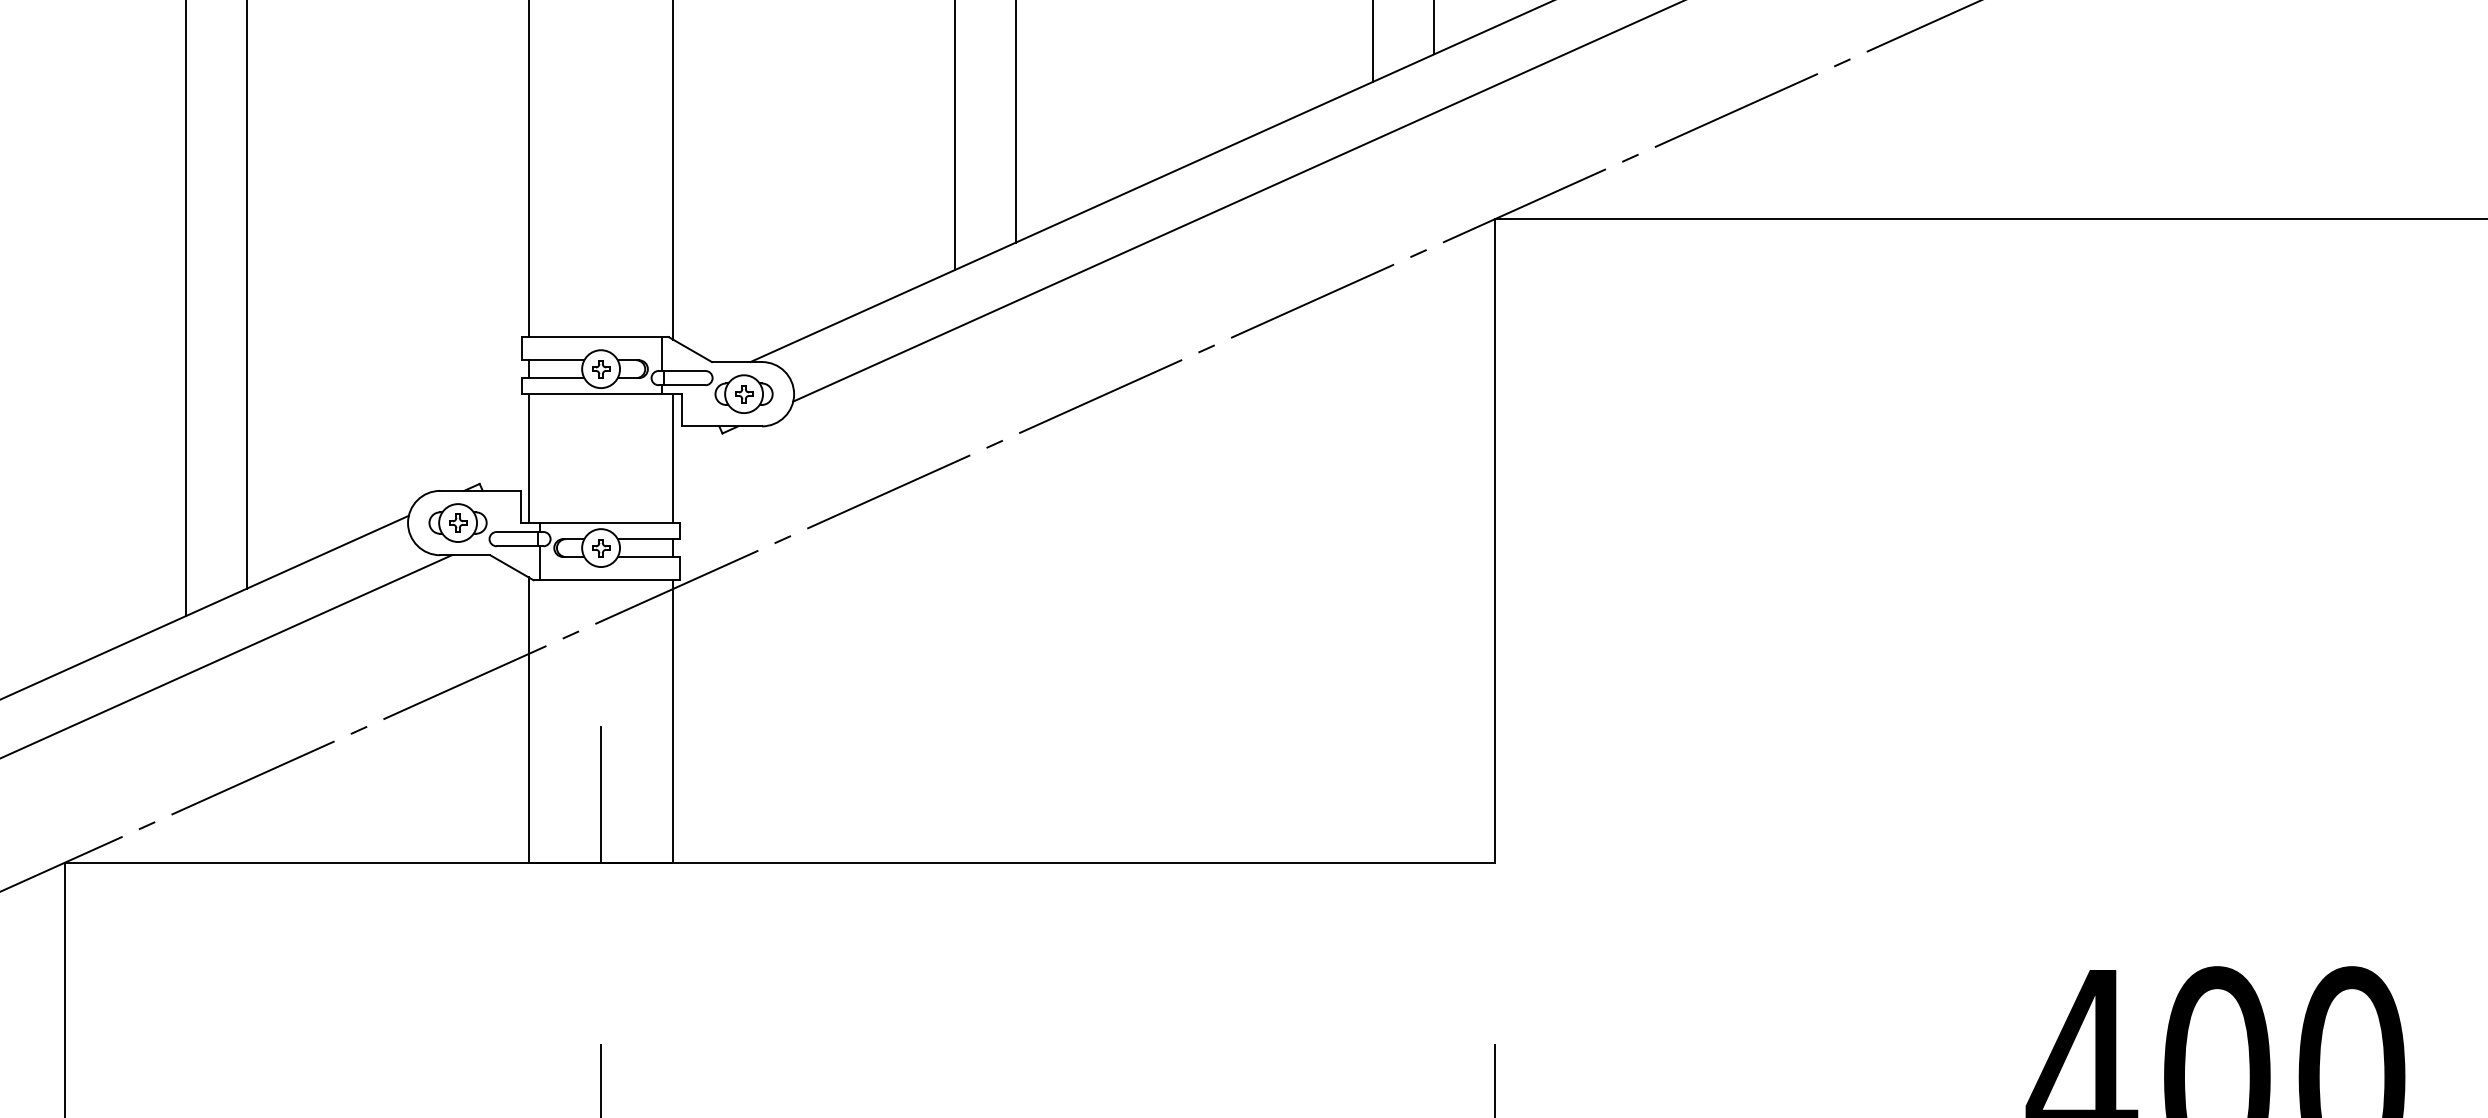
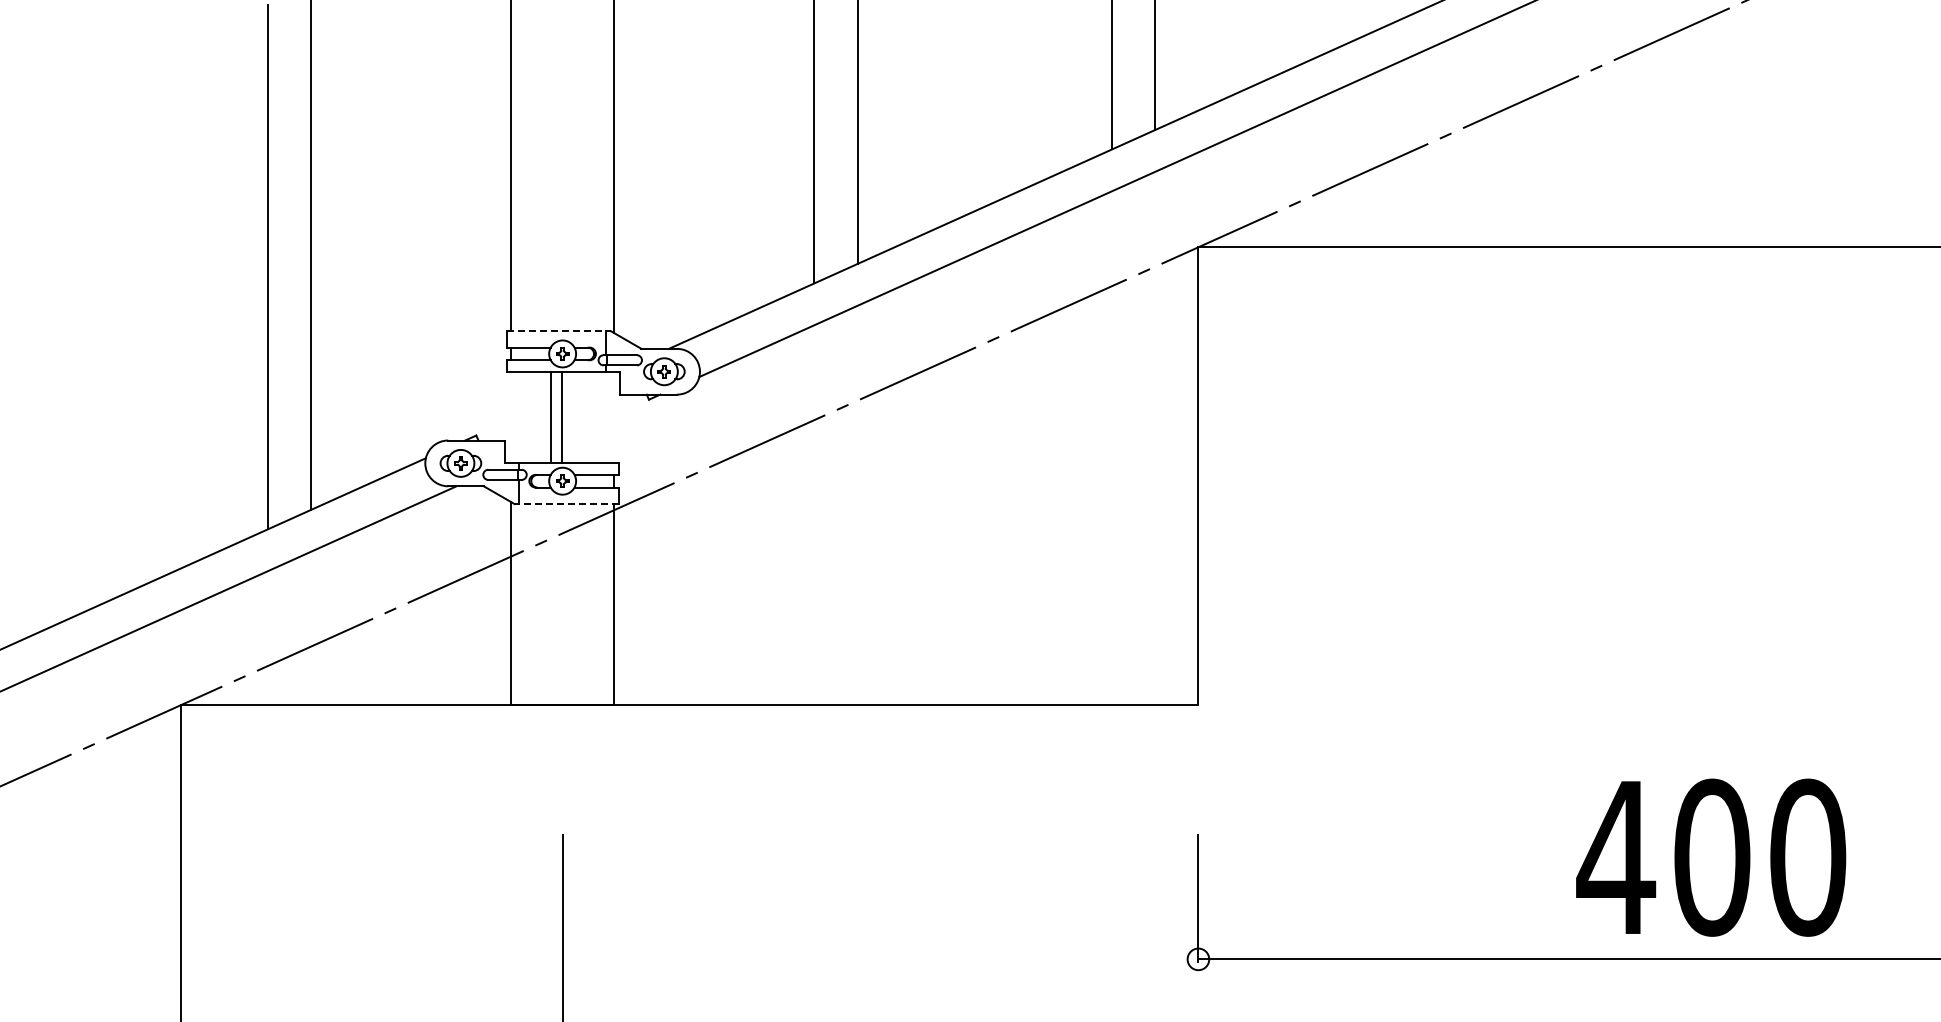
line: (595, 337) -> (558, 331), solid -> dashed
line: (529, 458) -> (551, 417), moved
line: (673, 458) -> (562, 417), moved
line: (606, 580) -> (566, 504), solid -> dashed
line: (600, 794) -> (562, 656), removed

